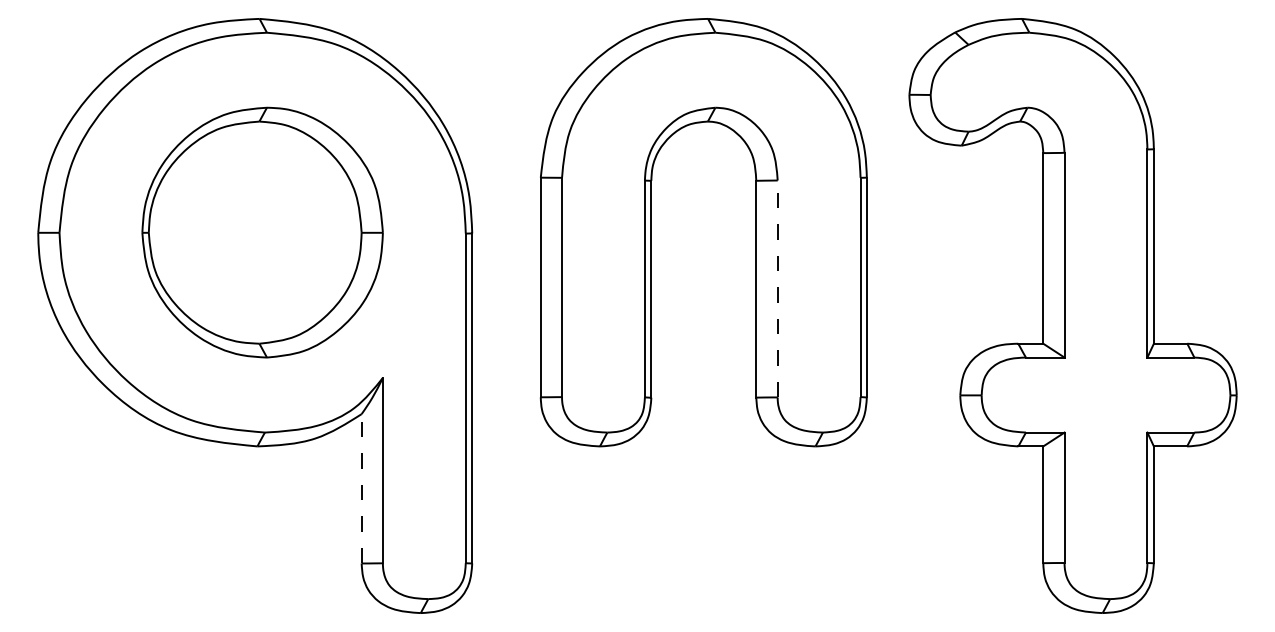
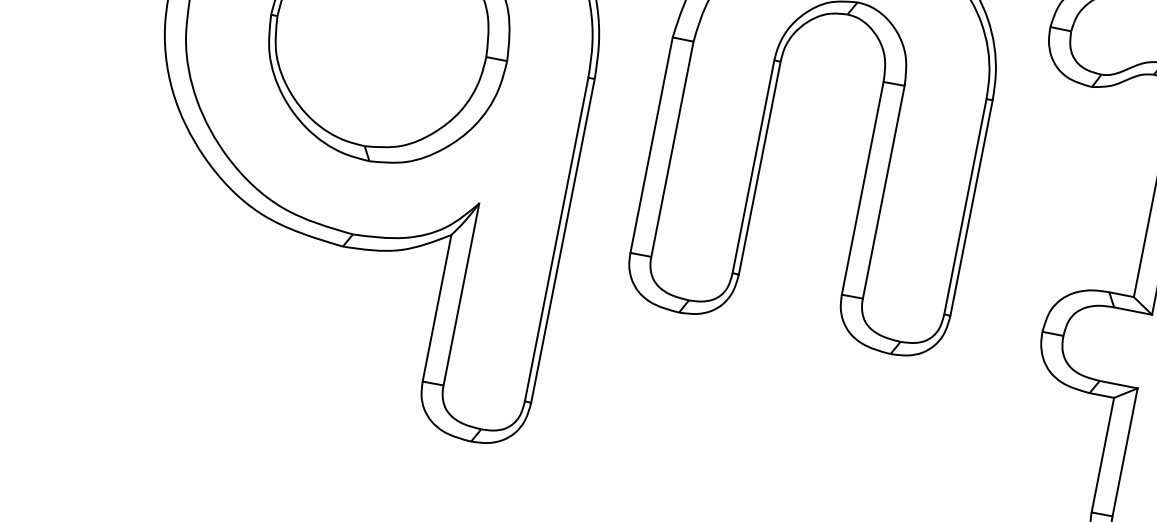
line: (777, 288) -> (883, 191), dashed -> solid
line: (361, 488) -> (436, 307), dashed -> solid

